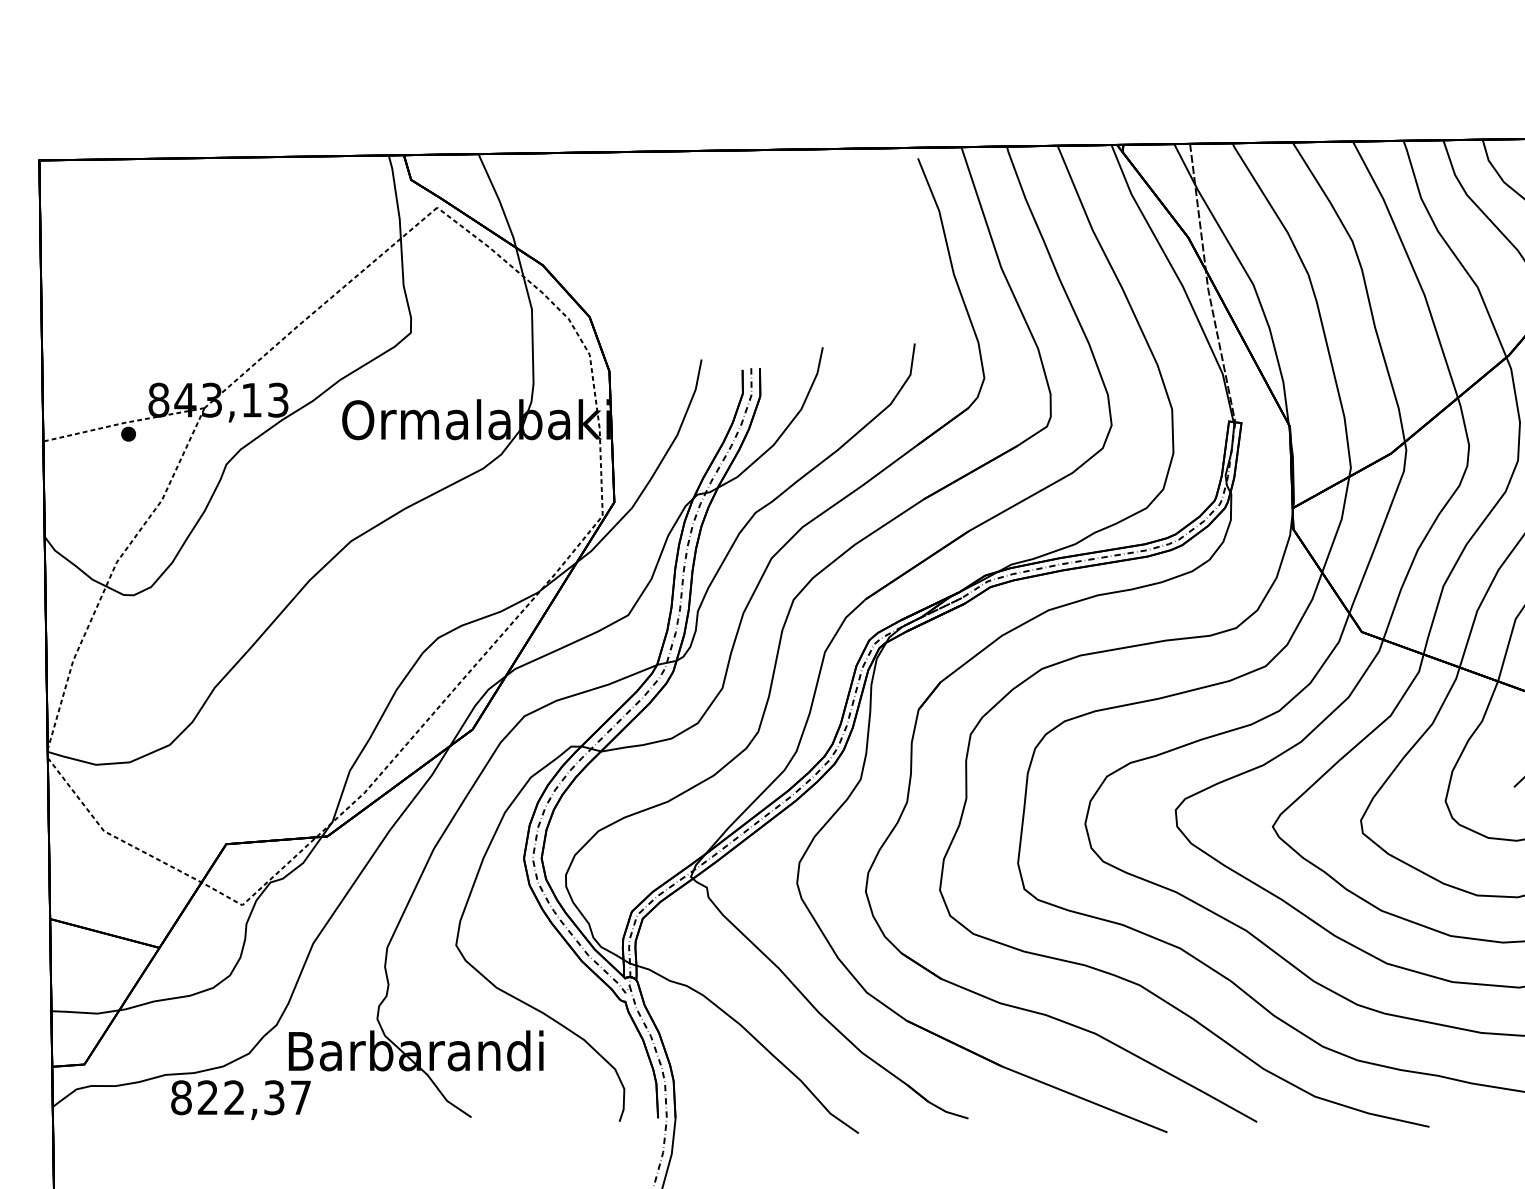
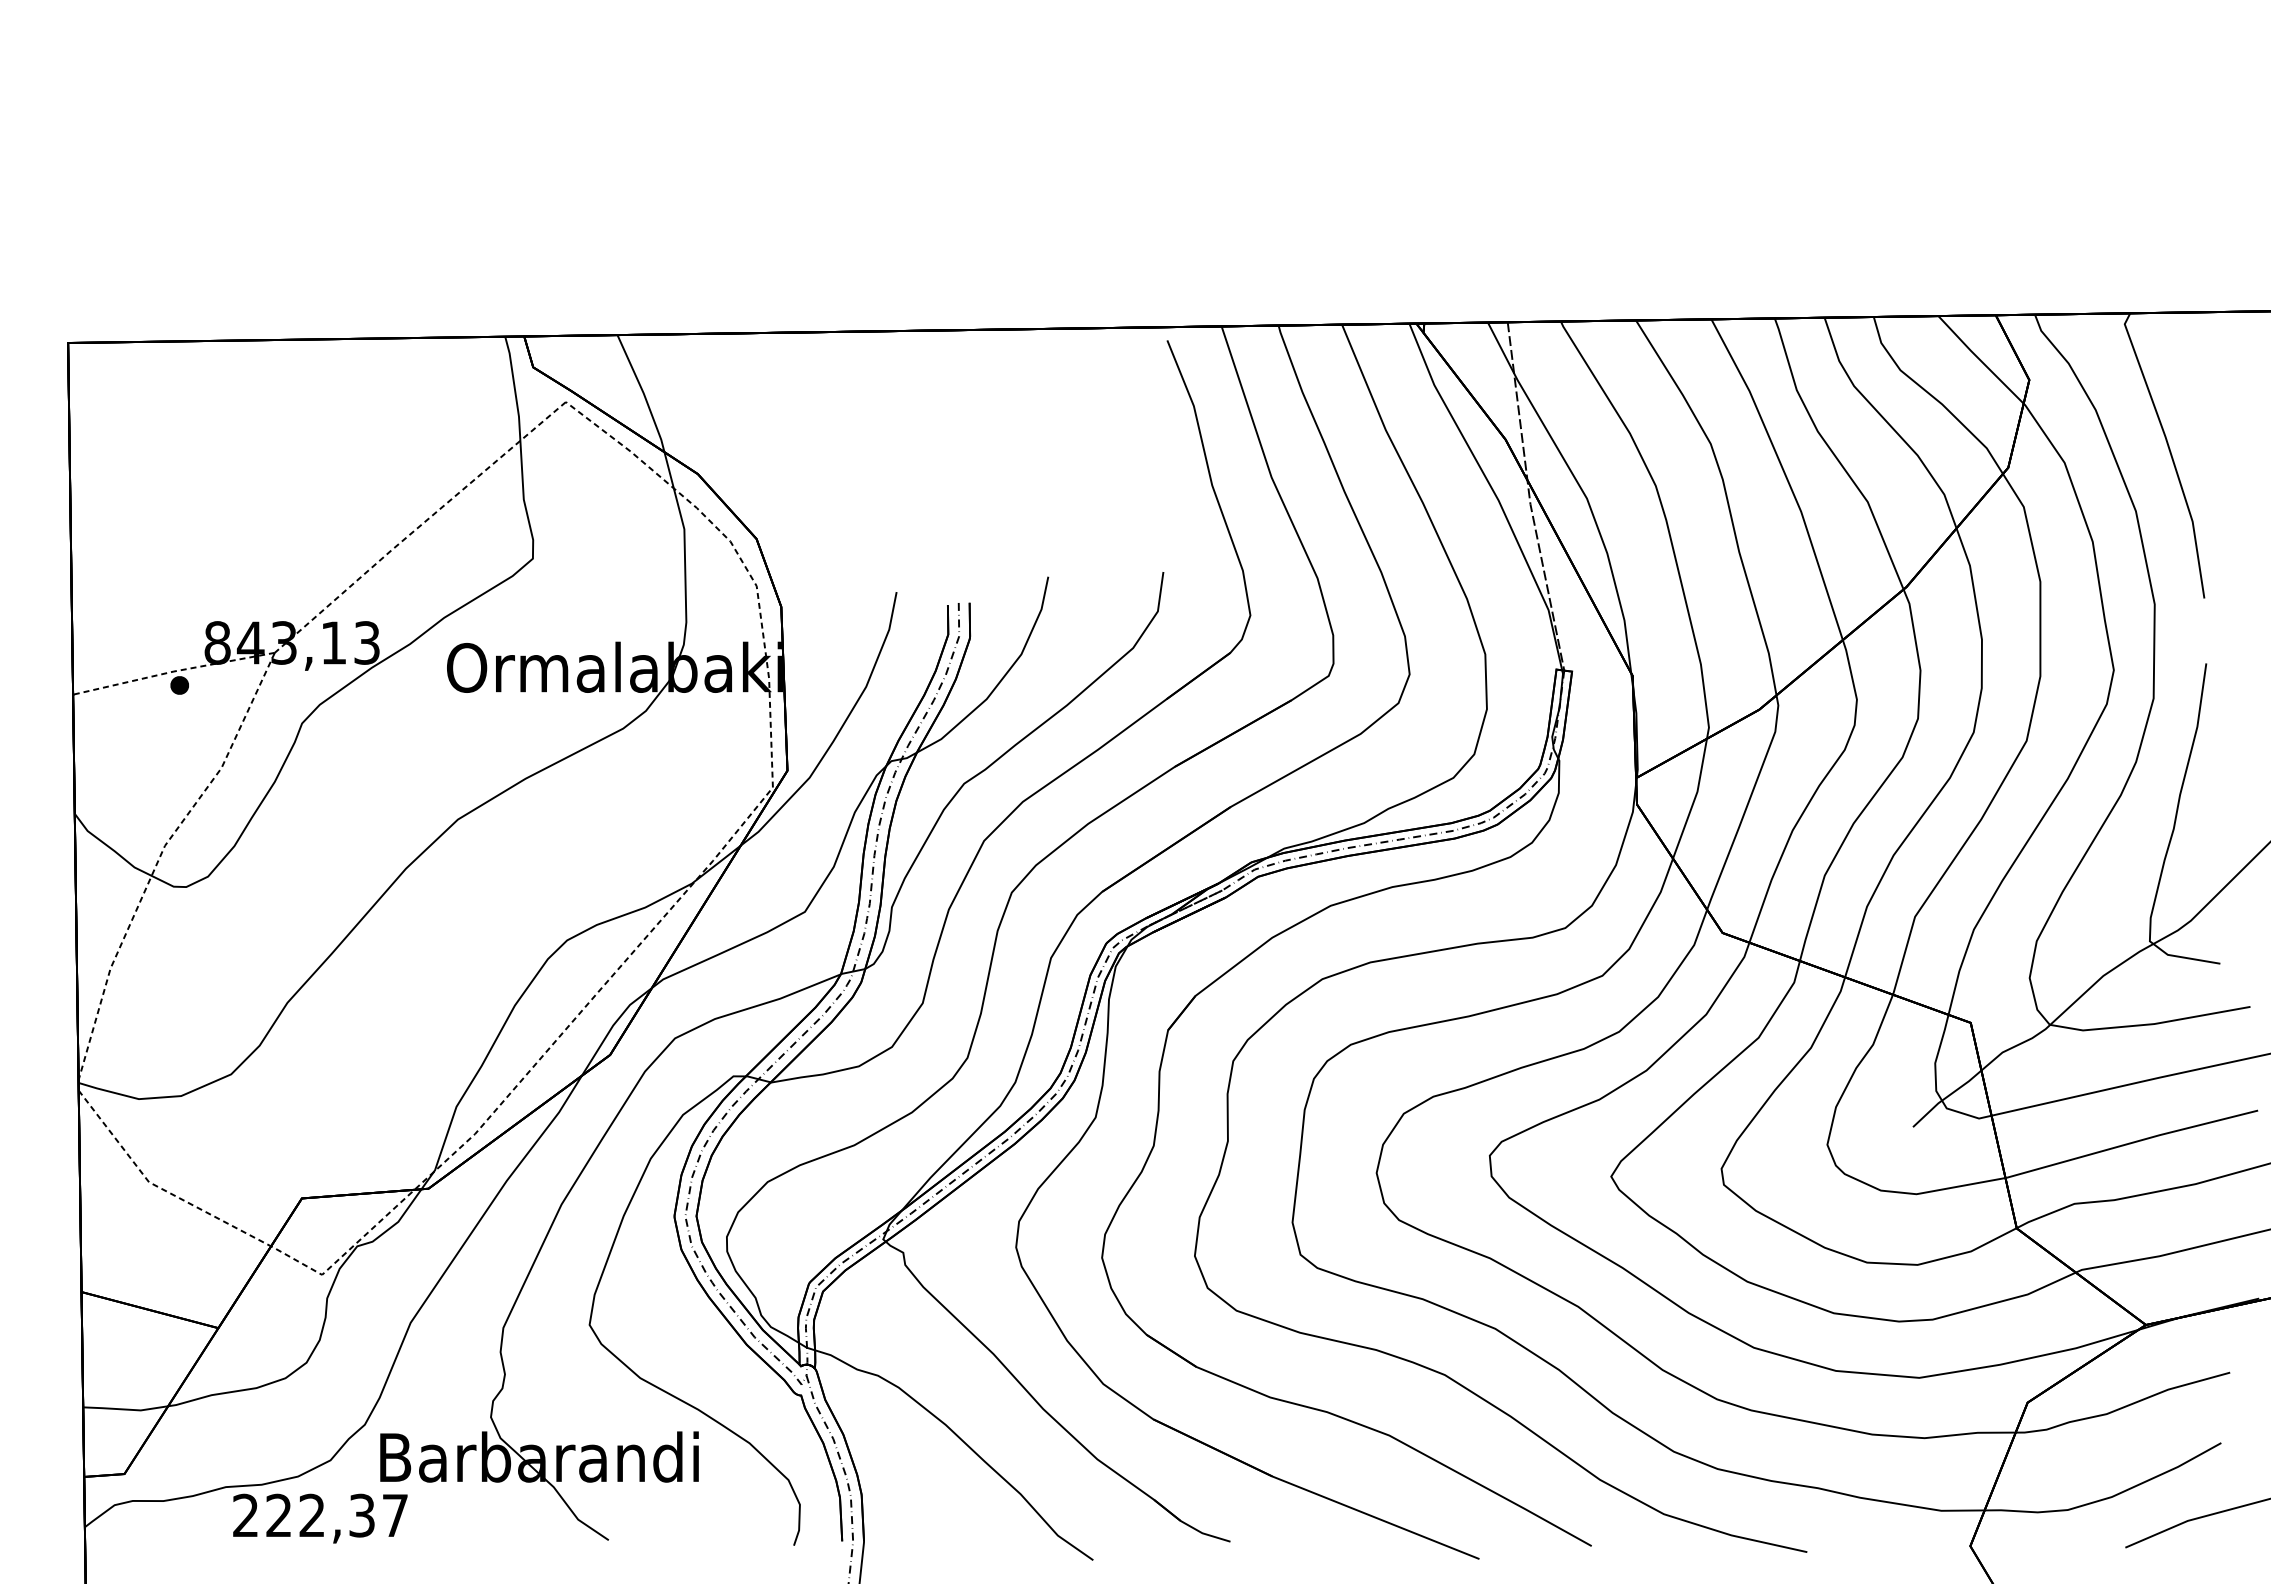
text: (181, 1097) -> (245, 1515), 822,37 -> 222,37

